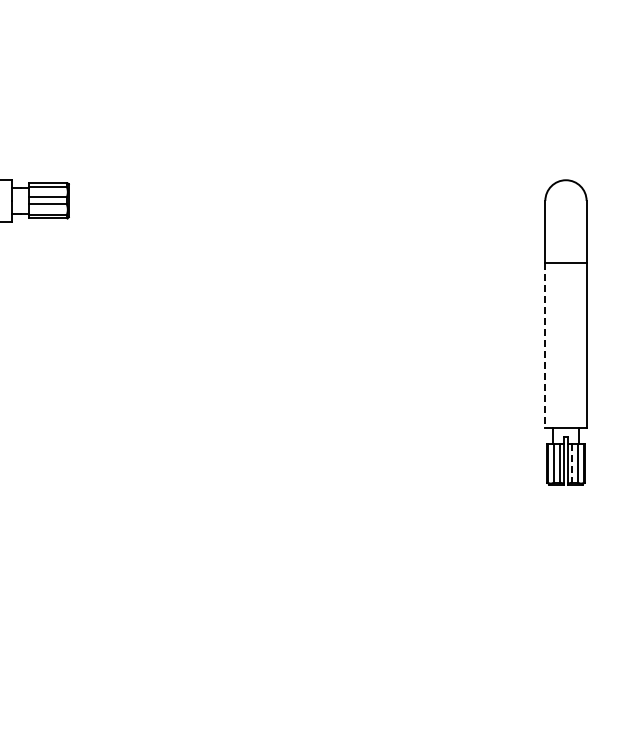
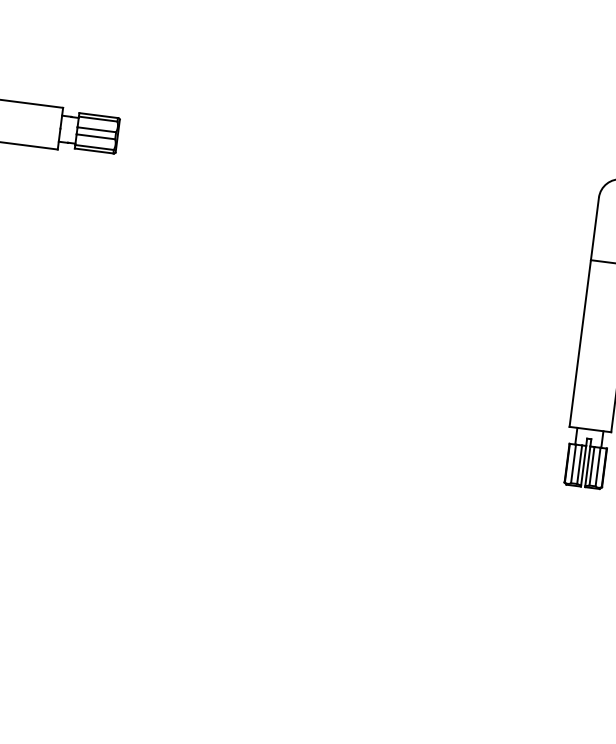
line: (545, 345) -> (580, 343), dashed -> solid
line: (572, 463) -> (592, 466), dashed -> solid

